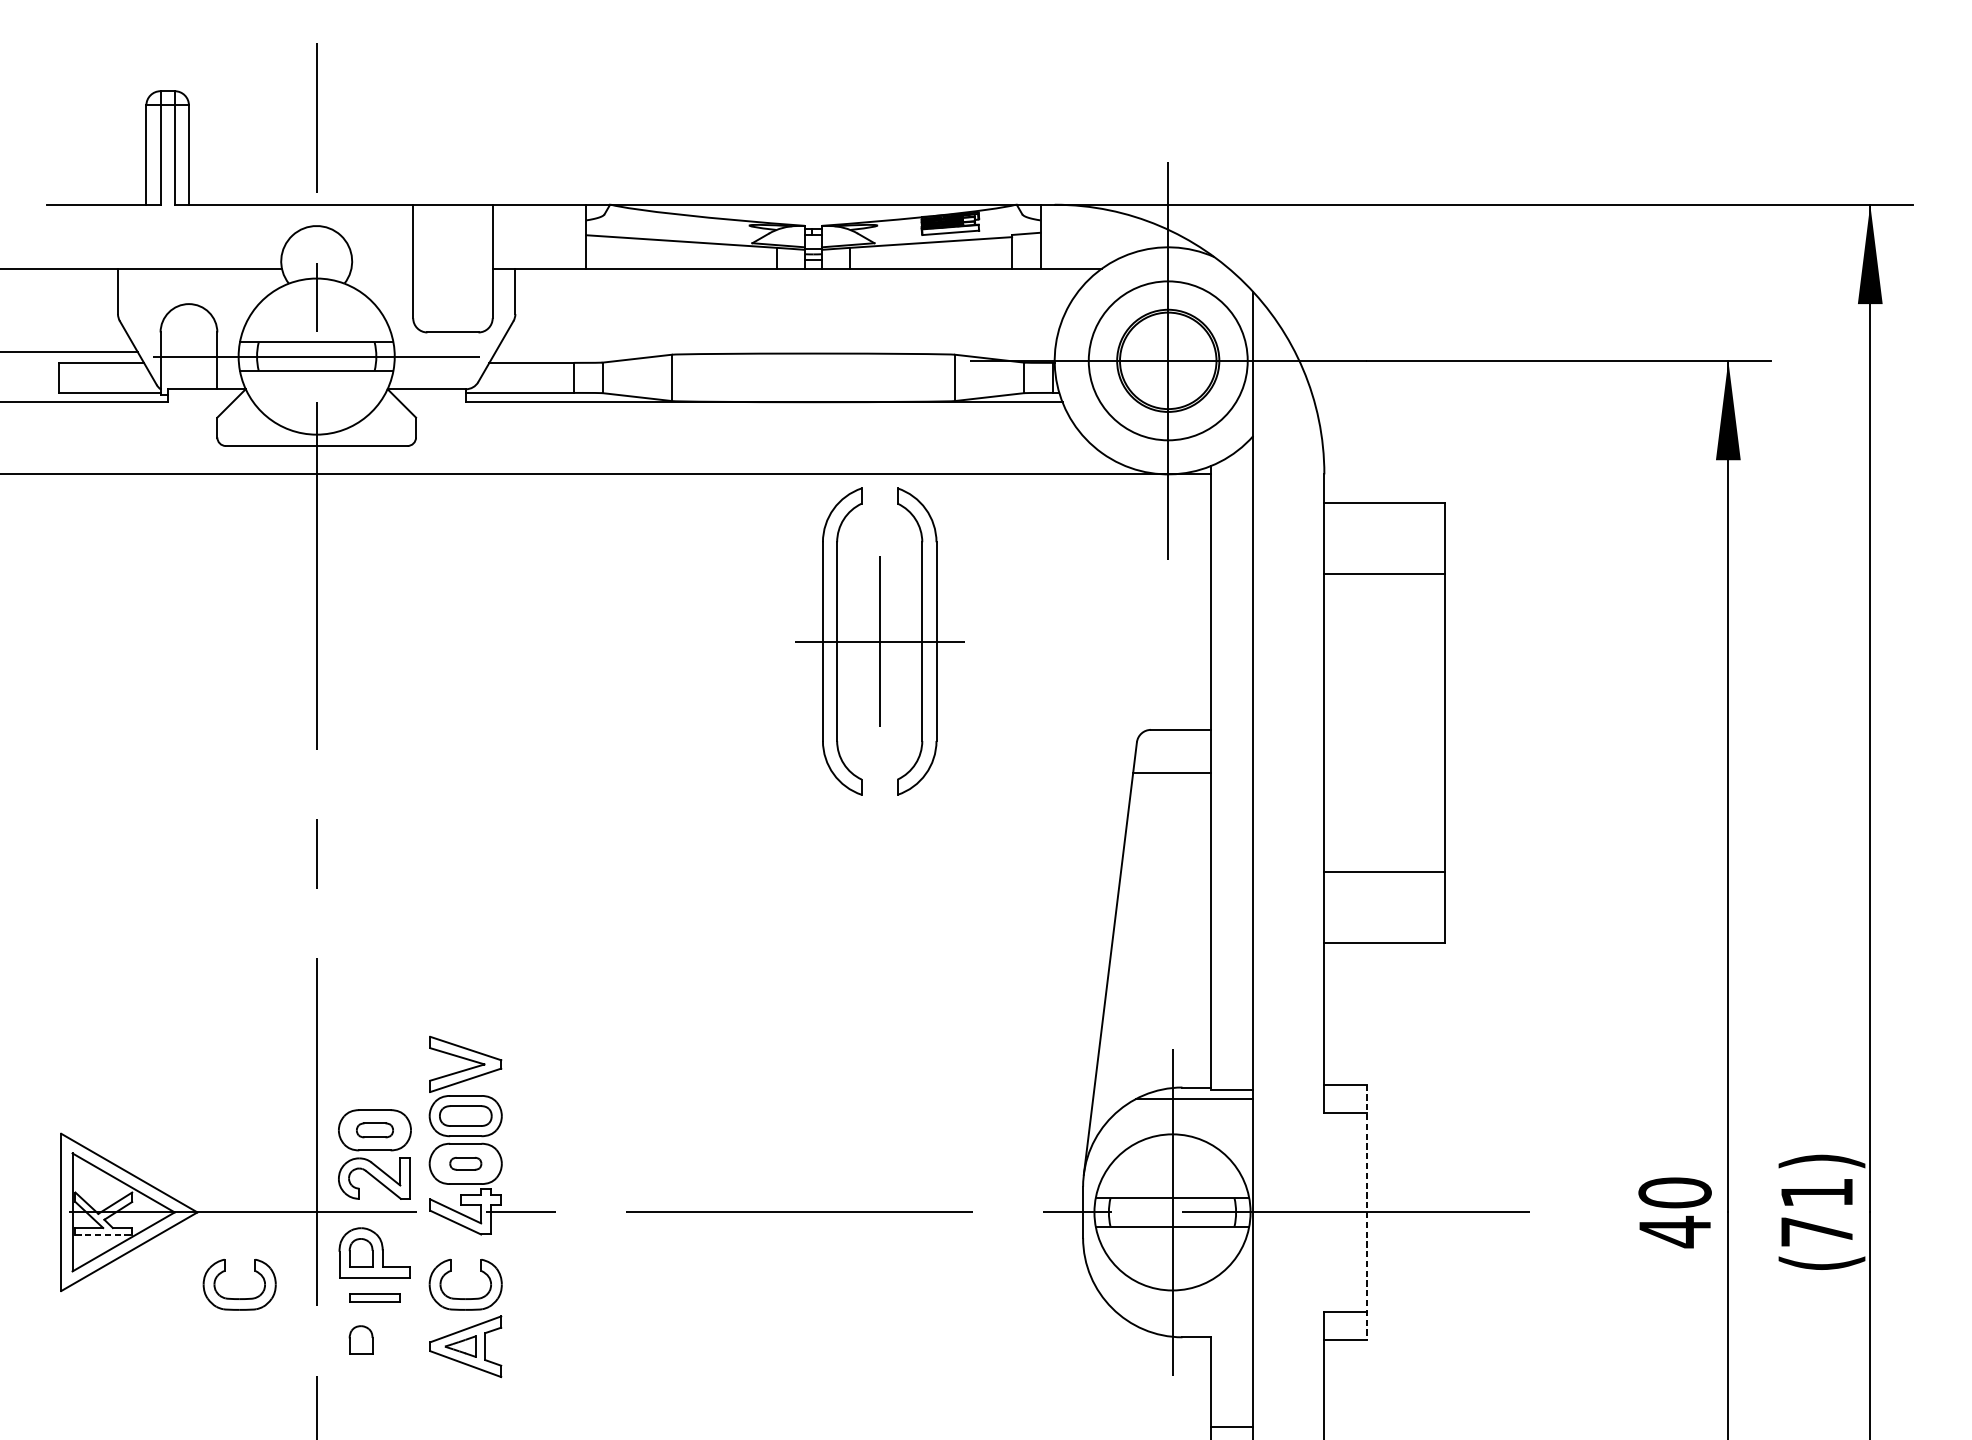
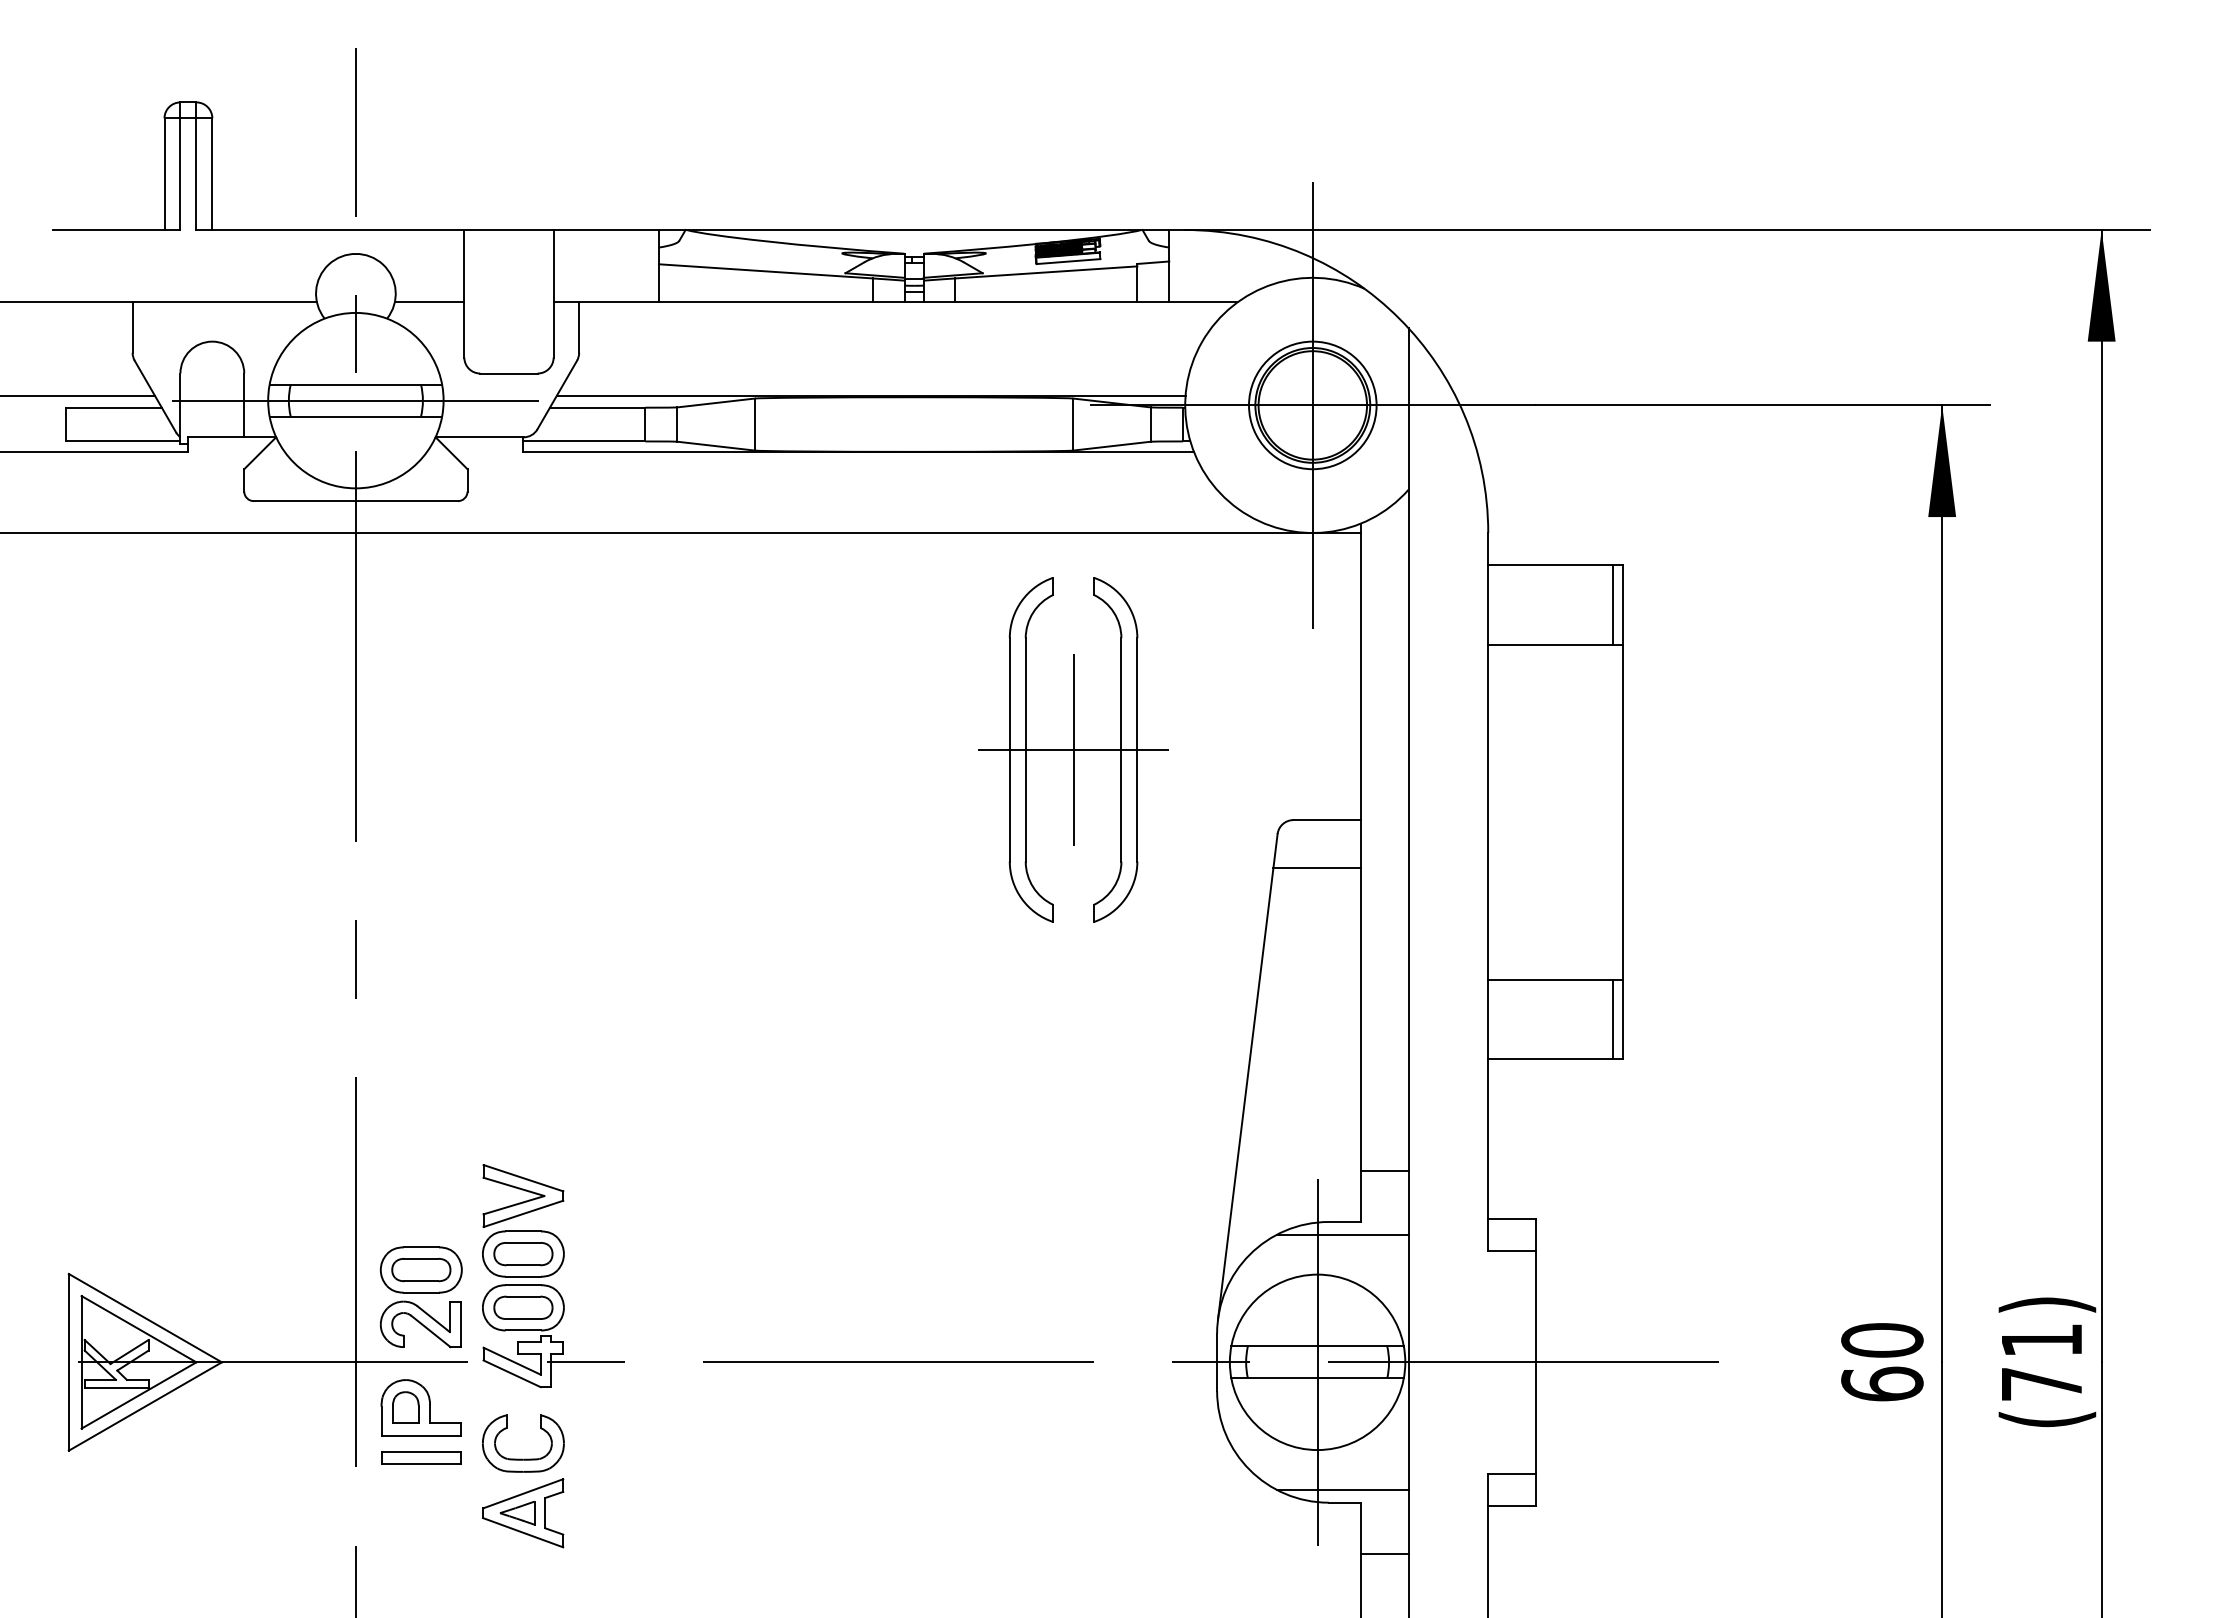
line: (382, 268) -> (429, 301), added
line: (774, 352) -> (870, 395), added
circle: (1167, 360) -> (1312, 405), size x0.71
line: (1434, 538) -> (1612, 604), added
part: (879, 641) -> (1073, 749), moved
line: (1434, 907) -> (1612, 1019), added
line: (1232, 1089) -> (1384, 1170), moved
part: (375, 1130) -> (421, 1270), size x1.43
part: (465, 1163) -> (523, 1307), size x1.67
line: (1367, 1212) -> (1536, 1362), dashed -> solid
text: (1675, 1232) -> (1882, 1384), 40 -> 60
line: (103, 1234) -> (116, 1387), dashed -> solid
part: (239, 1297) -> (269, 1458), removed
part: (375, 1297) -> (421, 1457), size x1.43
line: (1194, 1325) -> (1342, 1489), added
part: (360, 1339) -> (405, 1505), removed
line: (1232, 1427) -> (1384, 1553), moved

